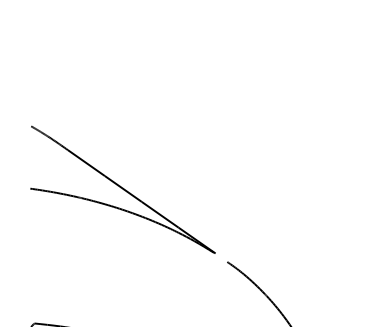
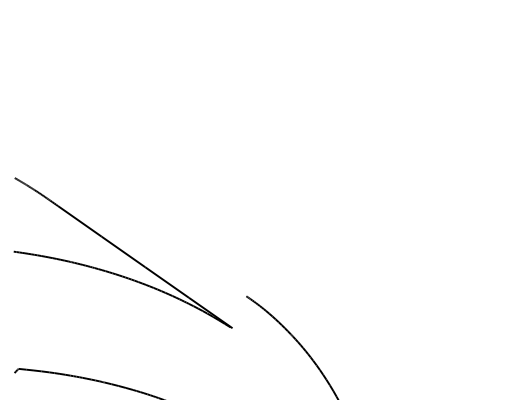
part: (122, 189) -> (122, 252), moved

